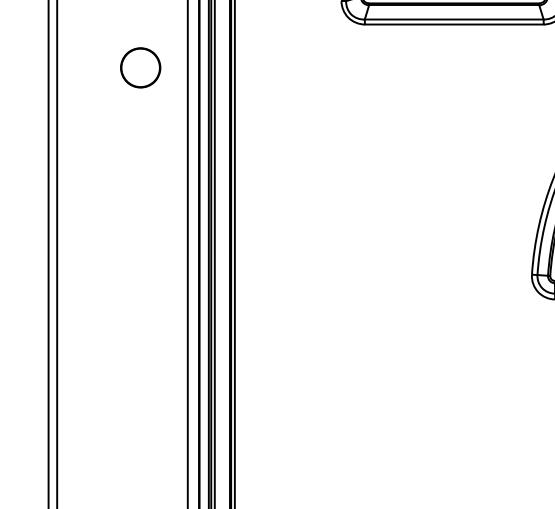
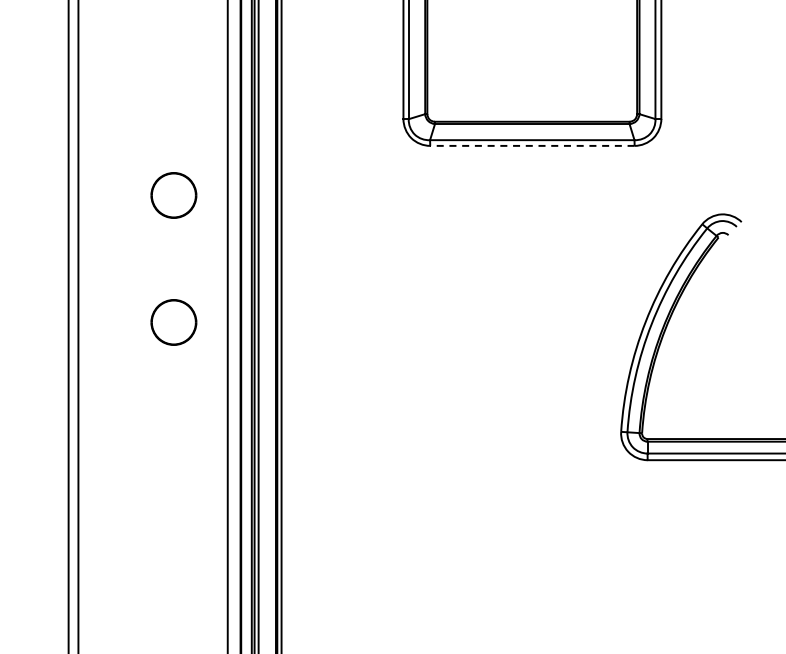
line: (453, 24) -> (531, 145), solid -> dashed
part: (140, 179) -> (173, 322), added

